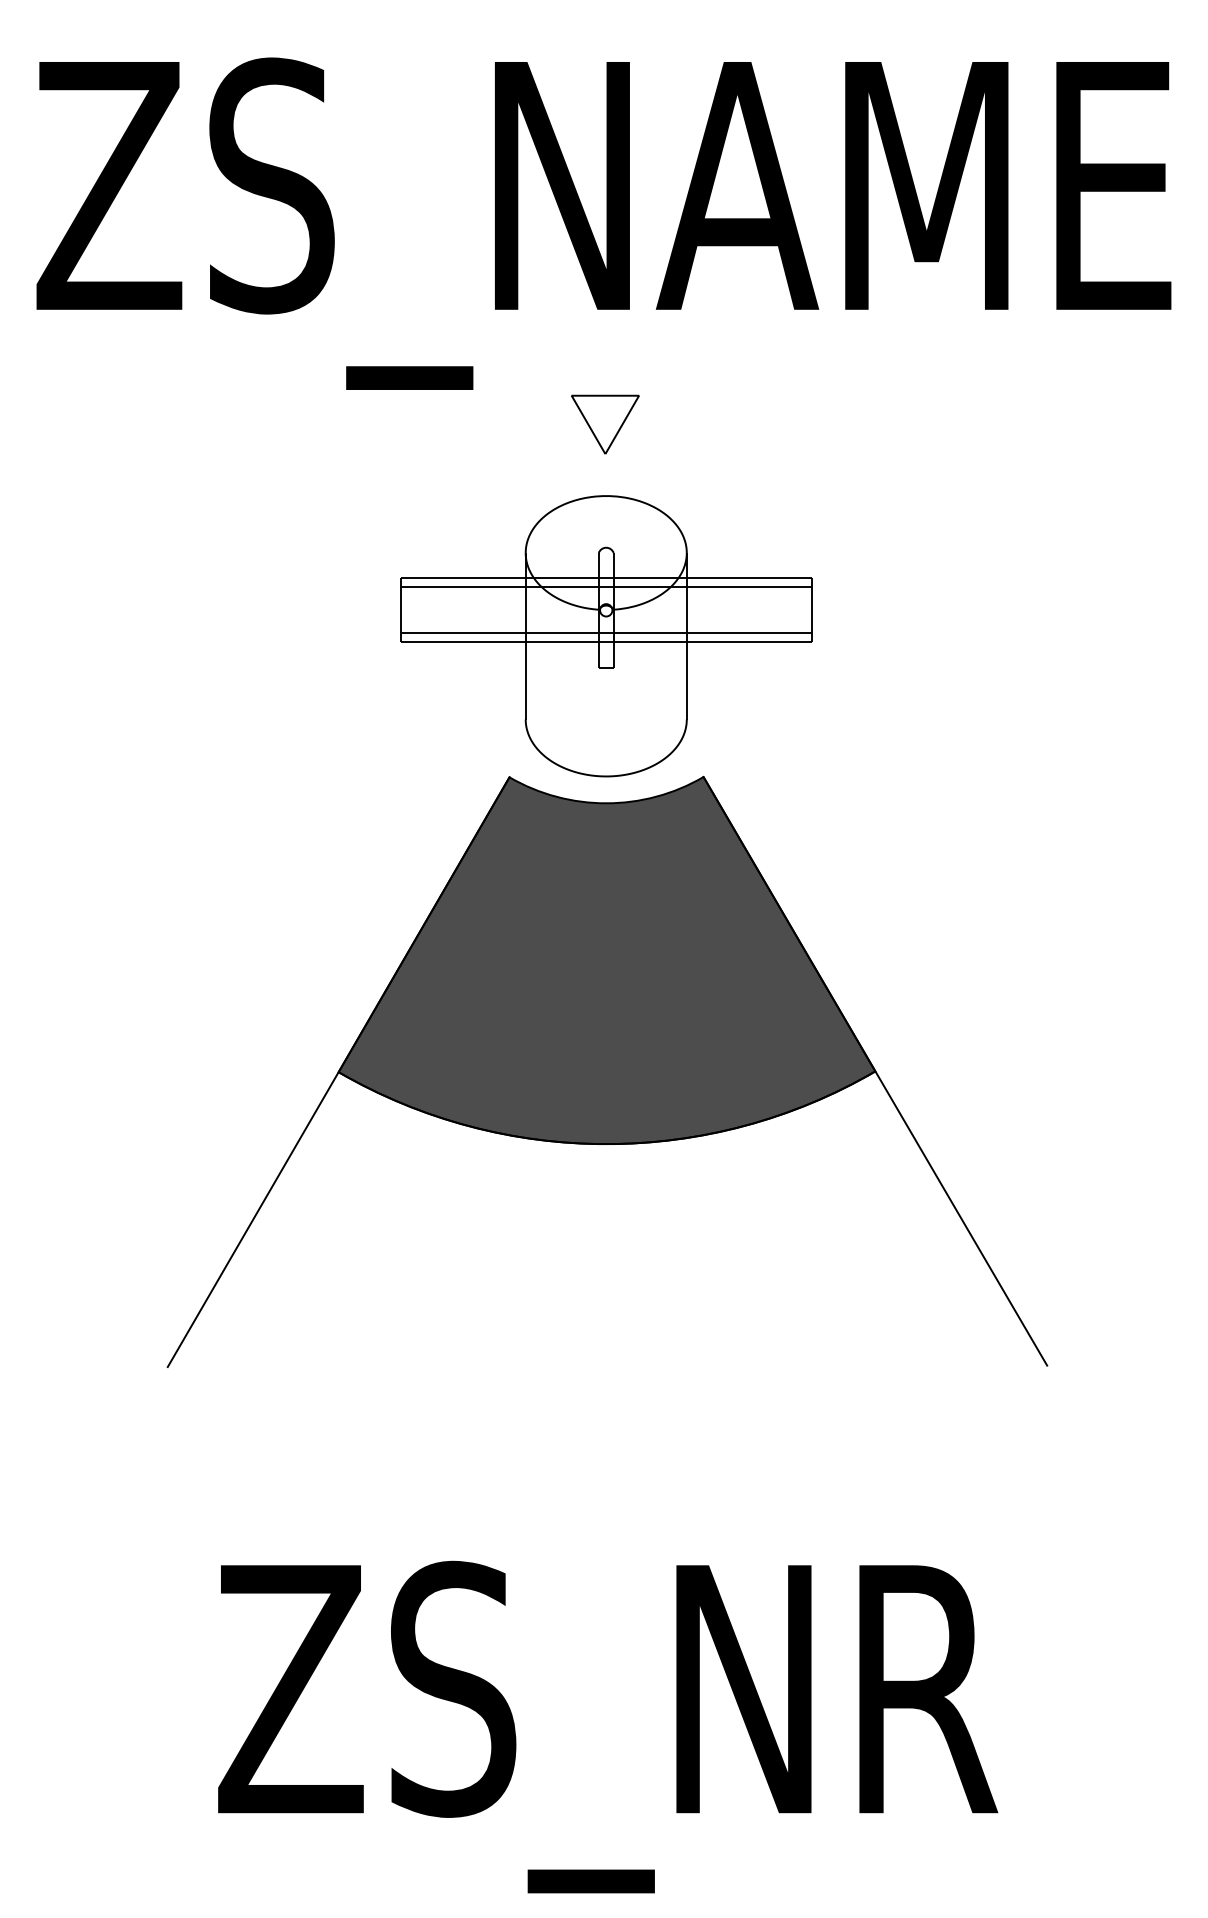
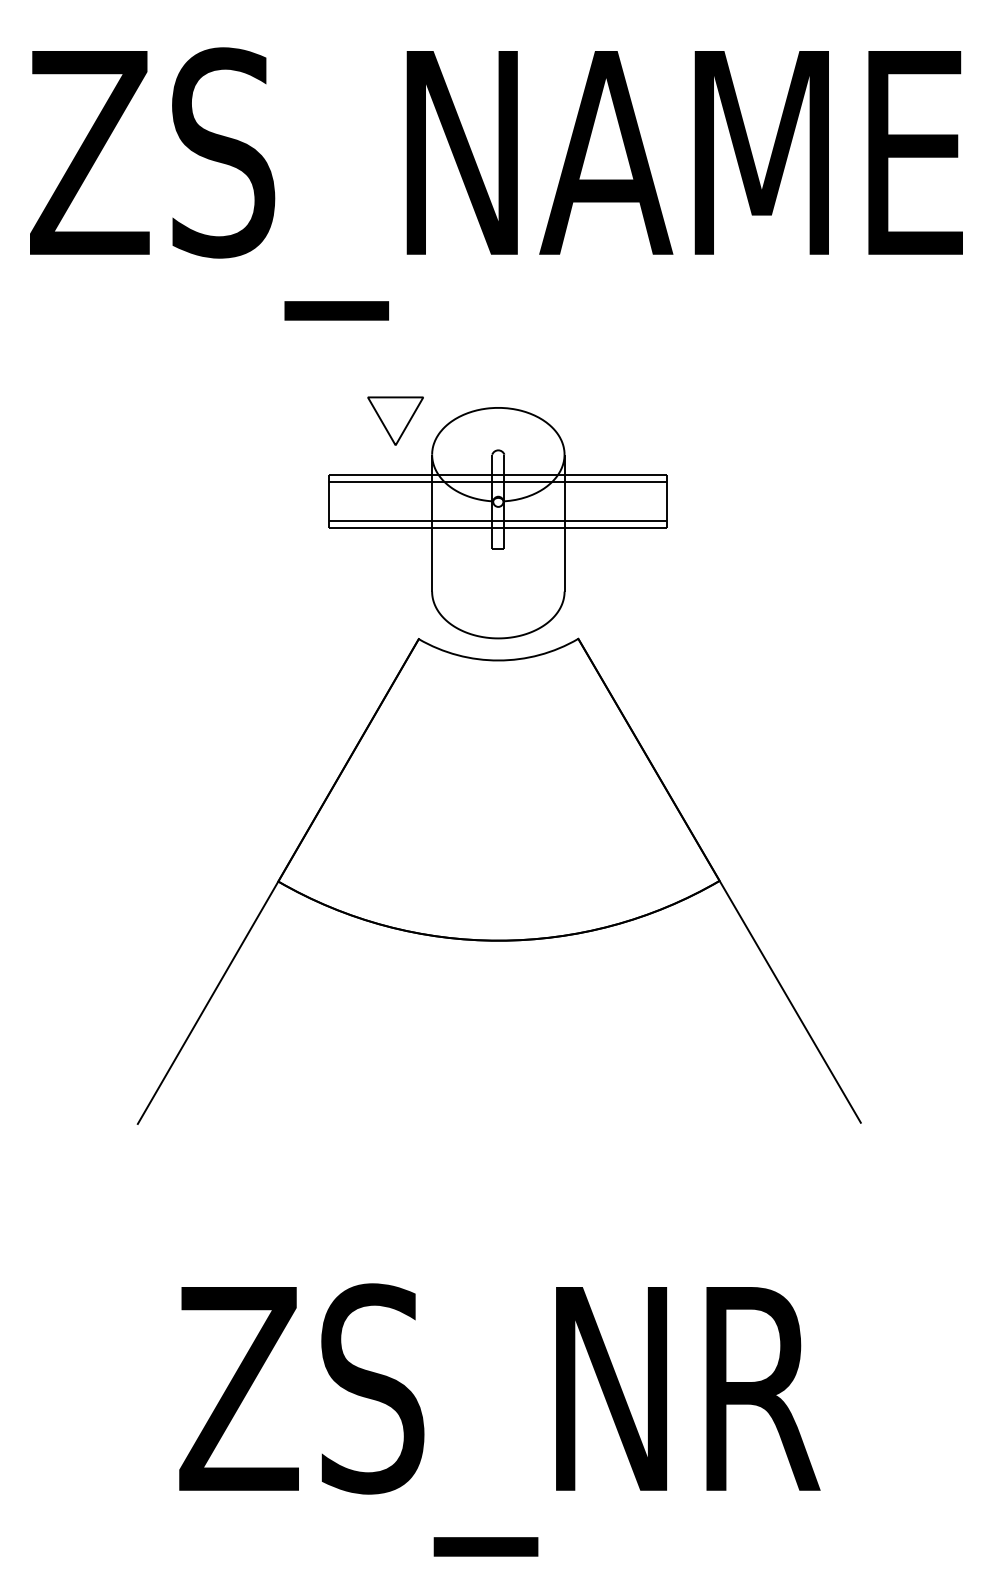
part: (605, 423) -> (395, 420), moved
fill: (606, 960) -> (498, 789), removed

